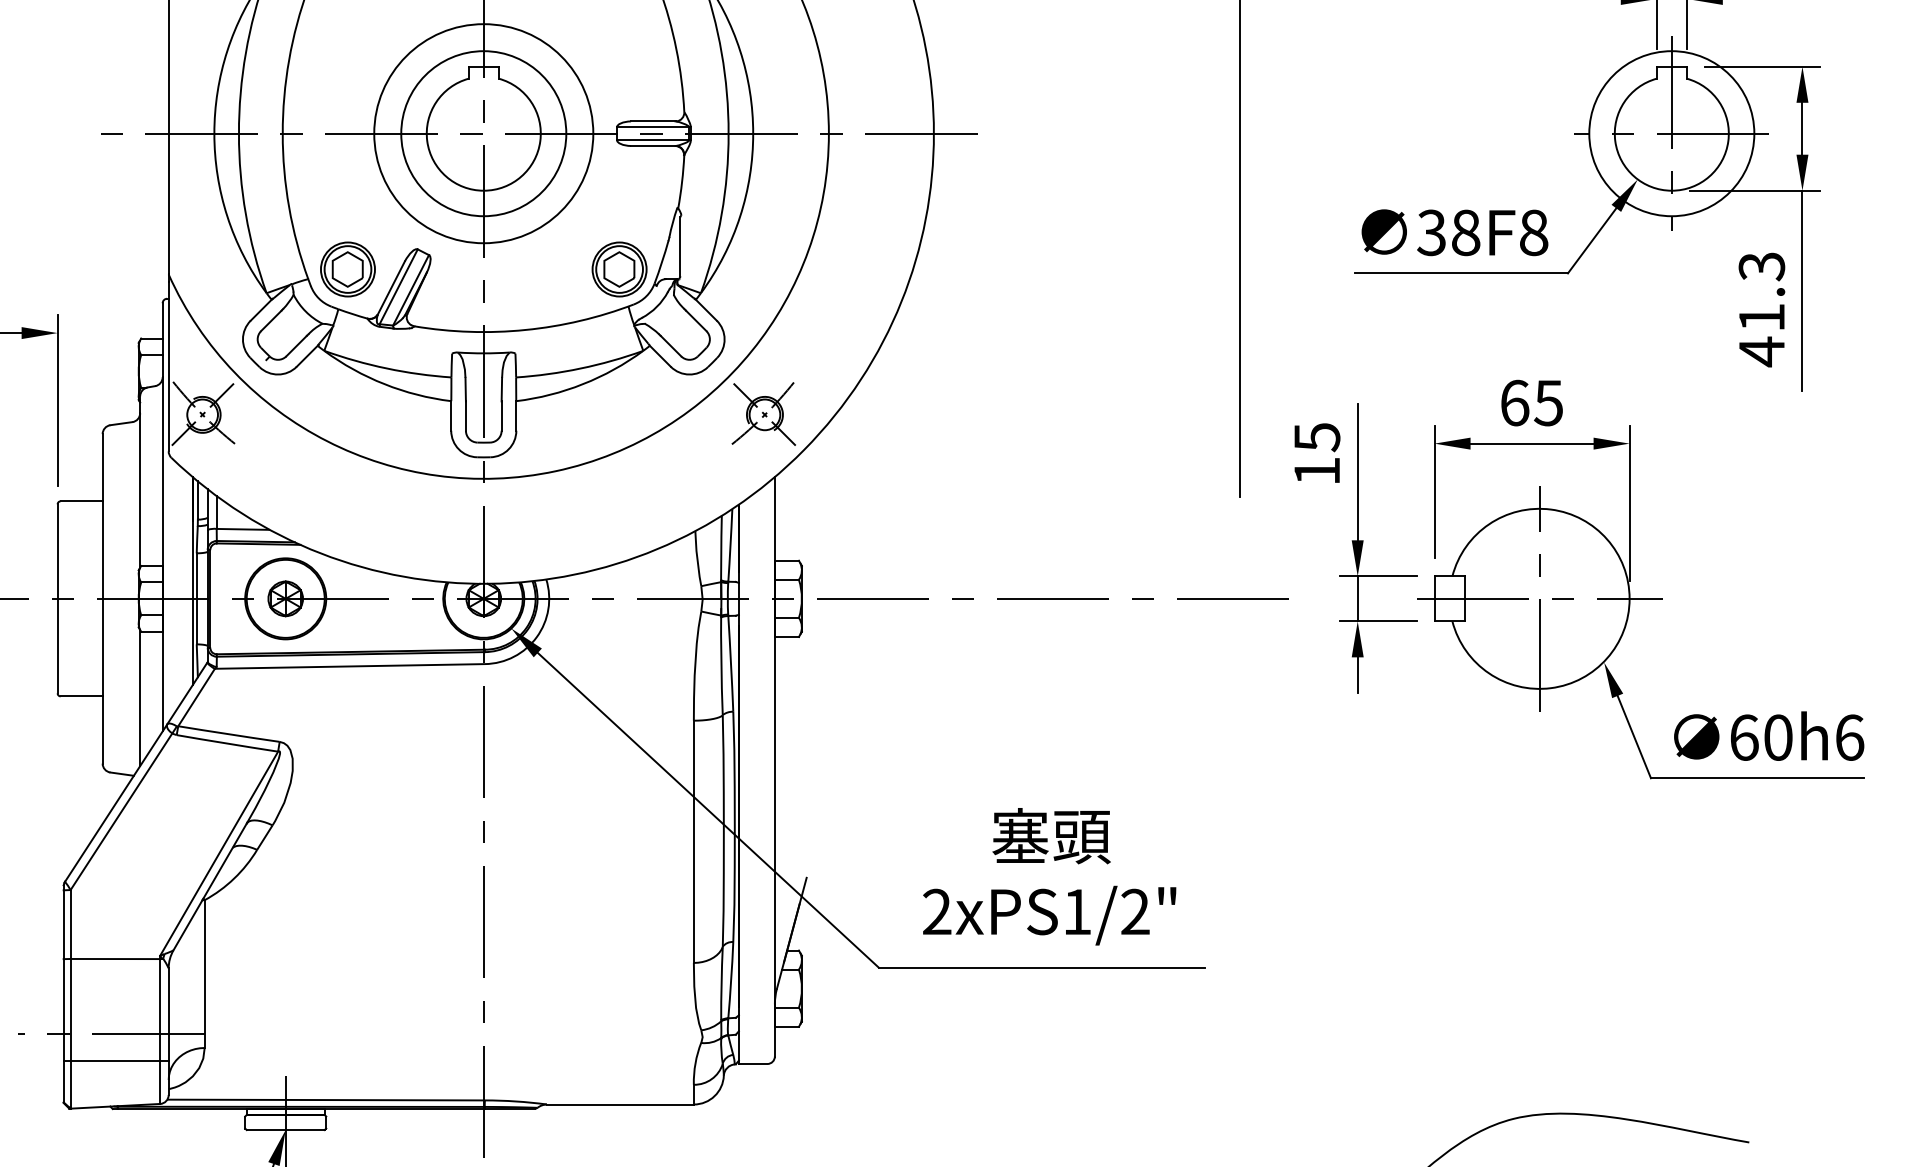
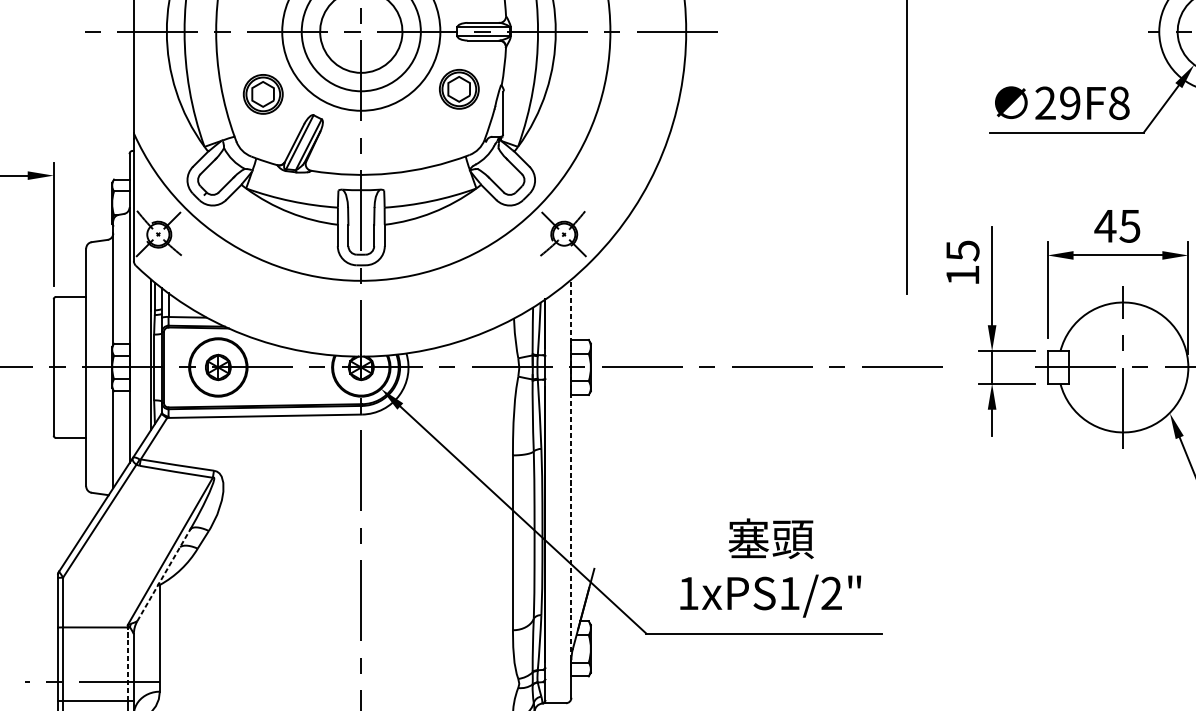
text: (1448, 232) -> (1057, 103), 38F8 -> 29F8
part: (347, 269) -> (262, 94), moved
part: (619, 269) -> (459, 89), moved
text: (1514, 402) -> (1105, 225), 65 -> 45
line: (774, 740) -> (571, 469), solid -> dashed
line: (210, 886) -> (164, 575), solid -> dashed
text: (937, 911) -> (688, 593), 2xPS1/2" -> 1xPS1/2"
line: (160, 1010) -> (127, 664), solid -> dashed

